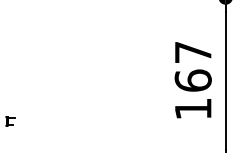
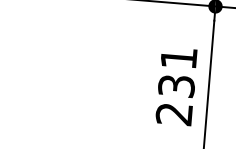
text: (192, 80) -> (175, 85), 167 -> 231

